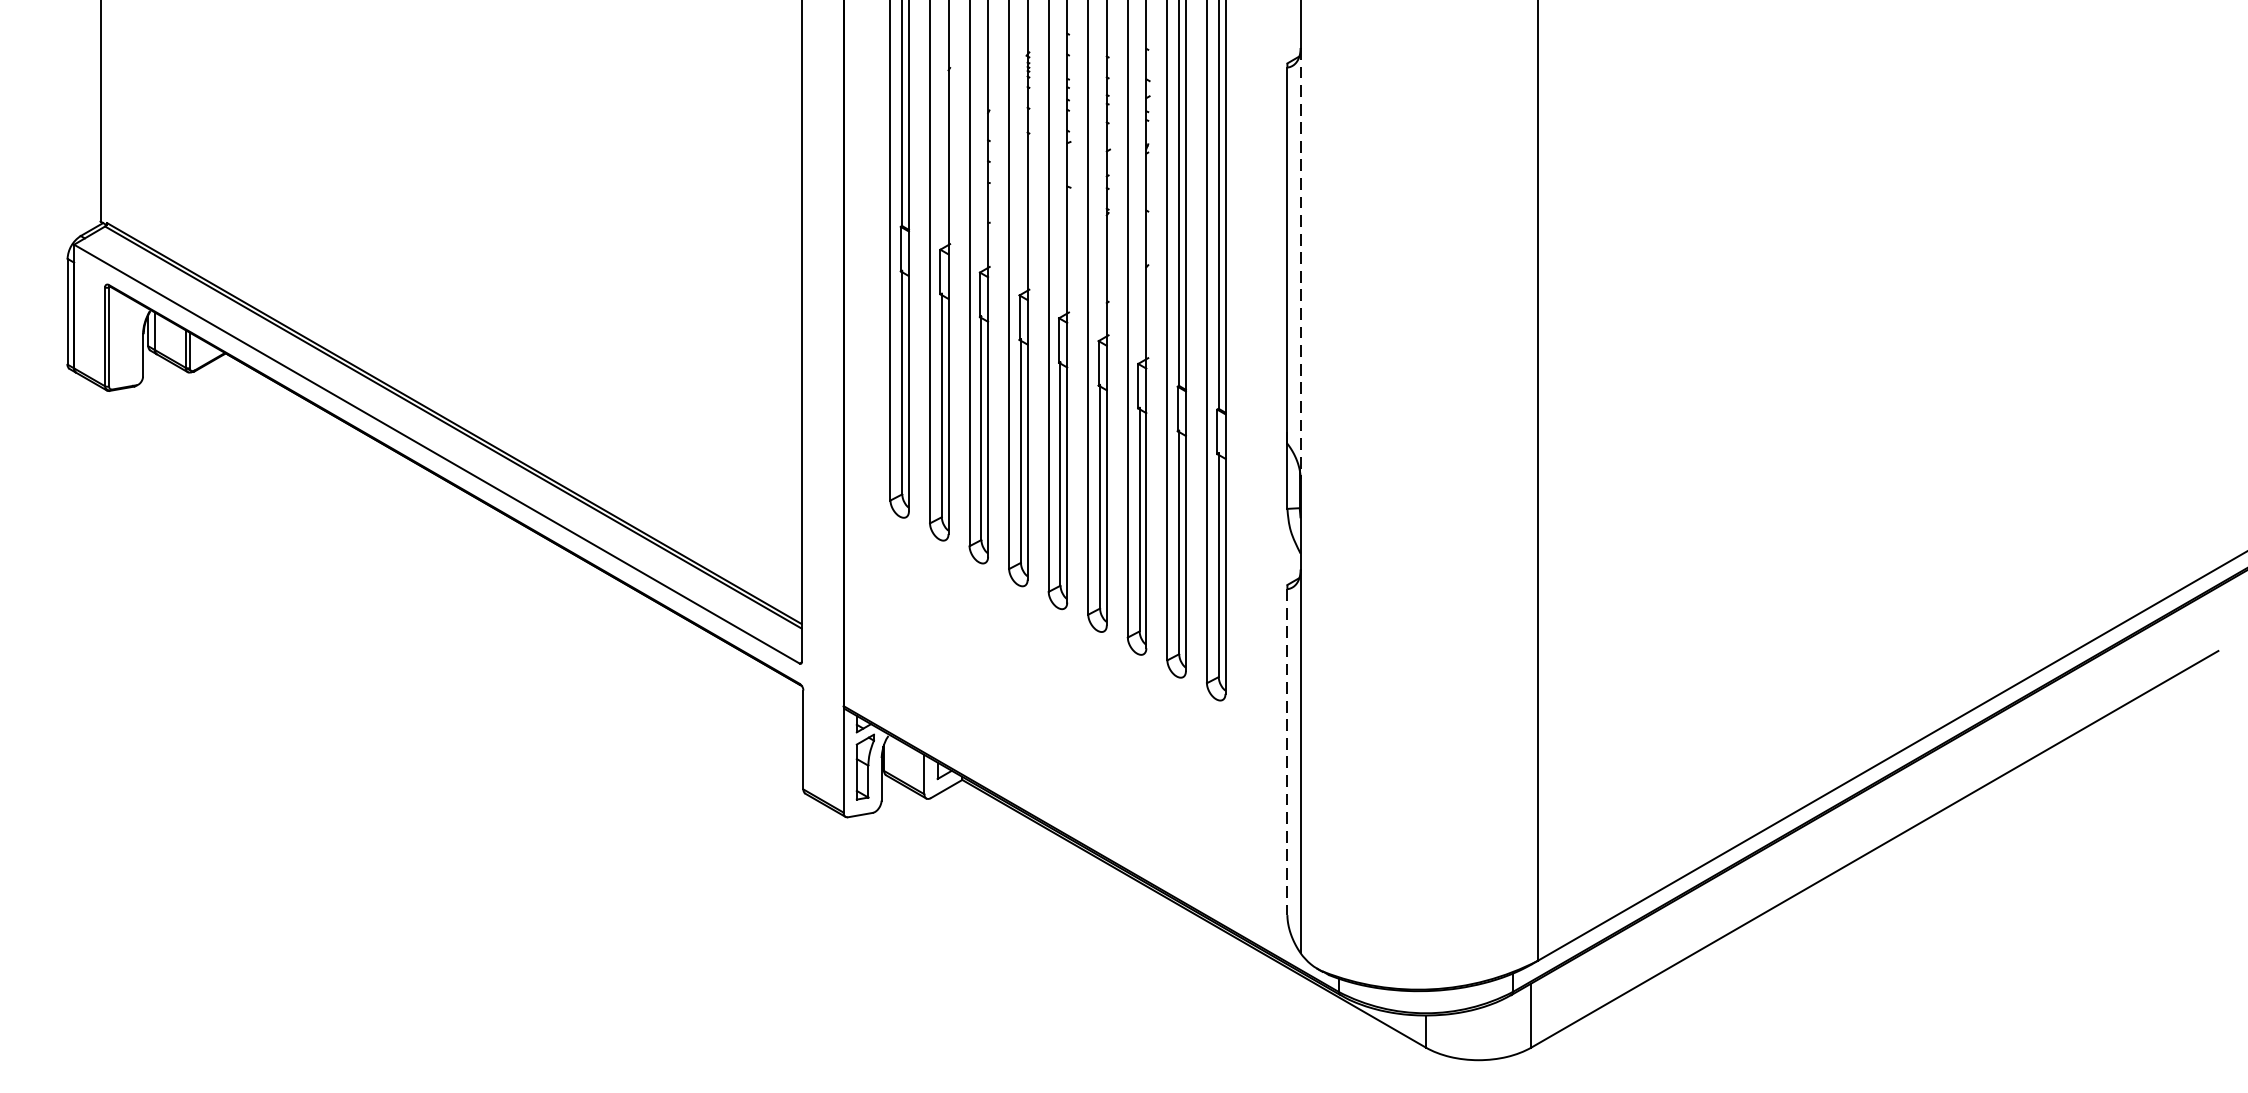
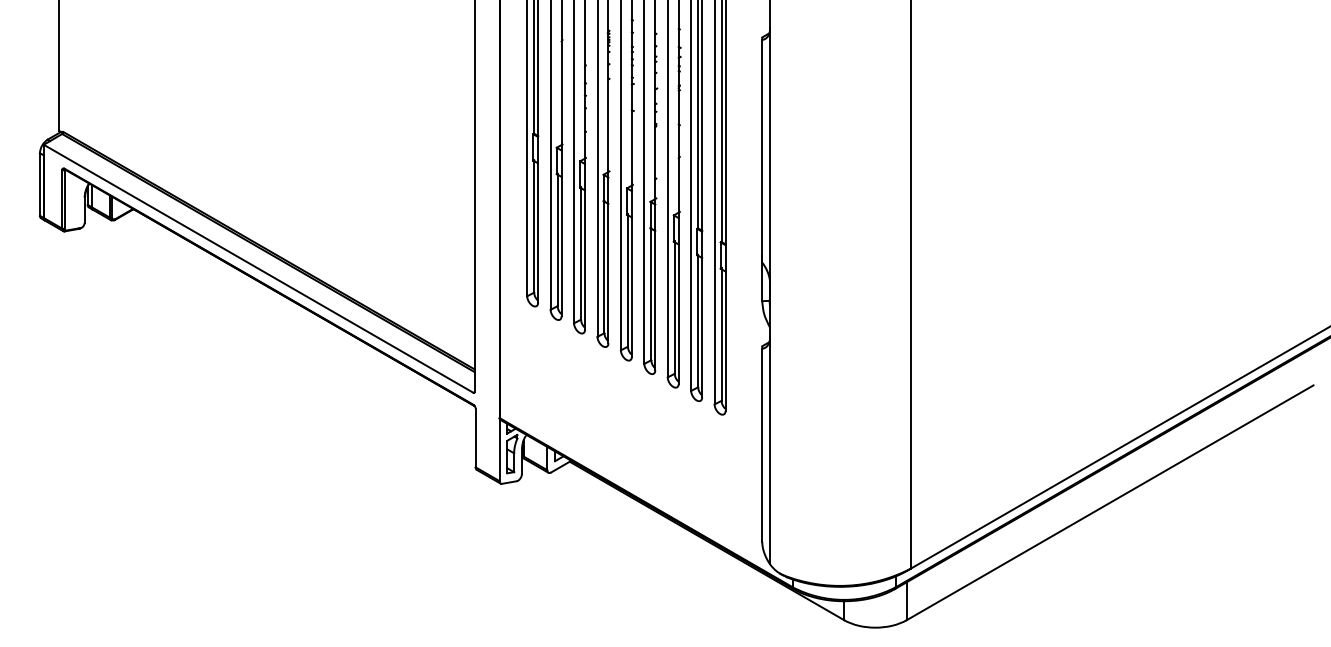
line: (1301, 264) -> (770, 156), dashed -> solid
line: (1287, 752) -> (762, 445), dashed -> solid

